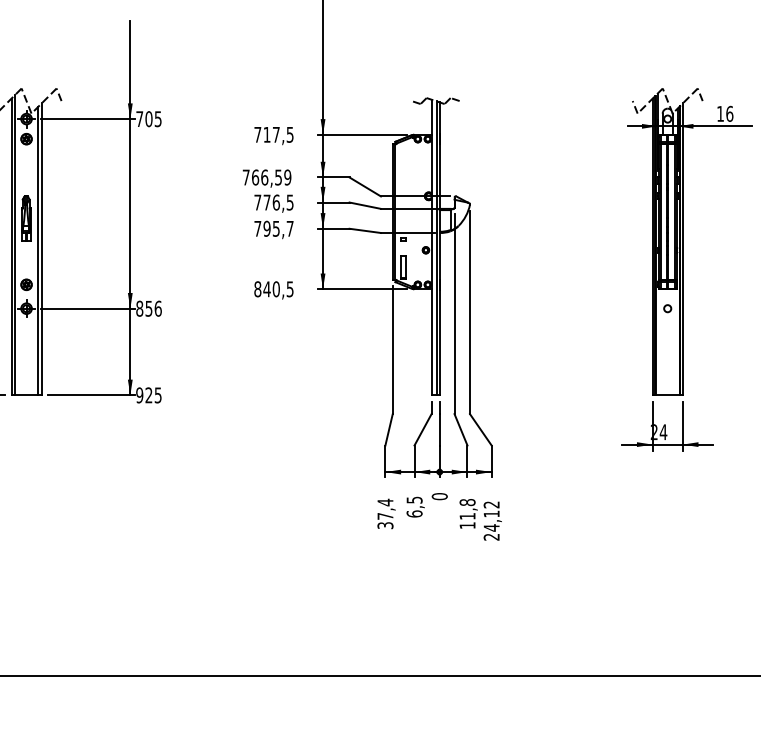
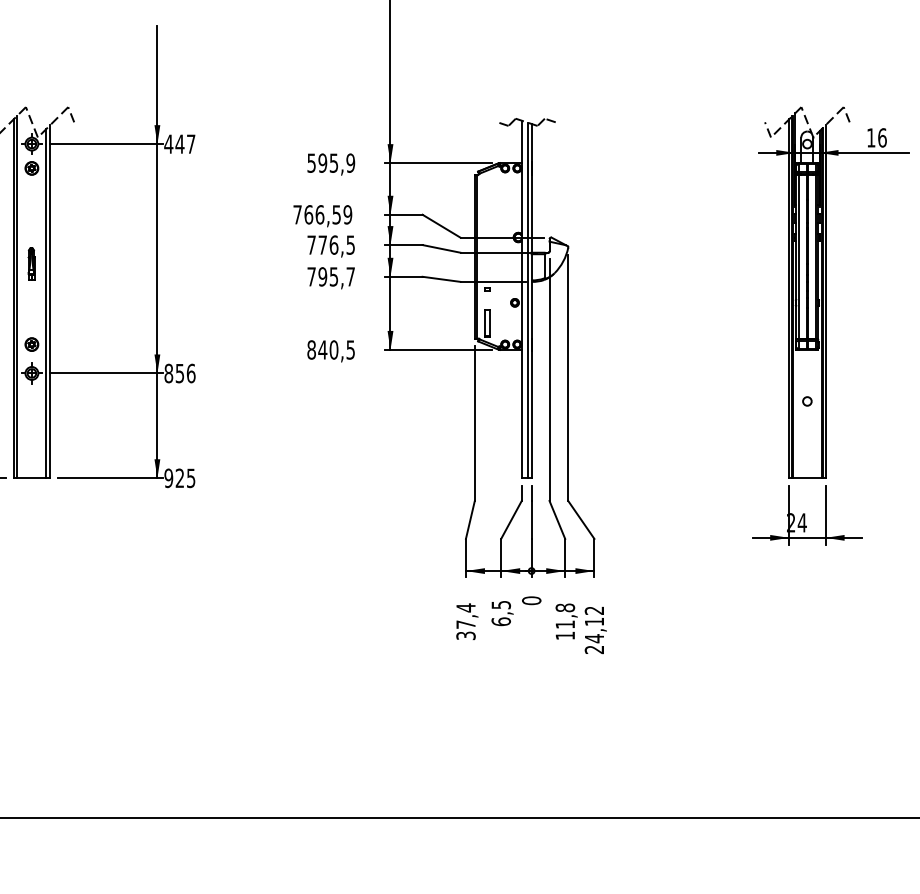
text: (148, 118) -> (179, 143), 705 -> 447
text: (274, 134) -> (331, 162), 717,5 -> 595,9
part: (26, 217) -> (31, 263), size x0.6
circle: (667, 308) -> (807, 401), moved

